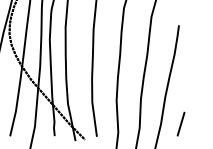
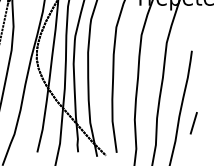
line: (180, 124) -> (193, 123), moved

